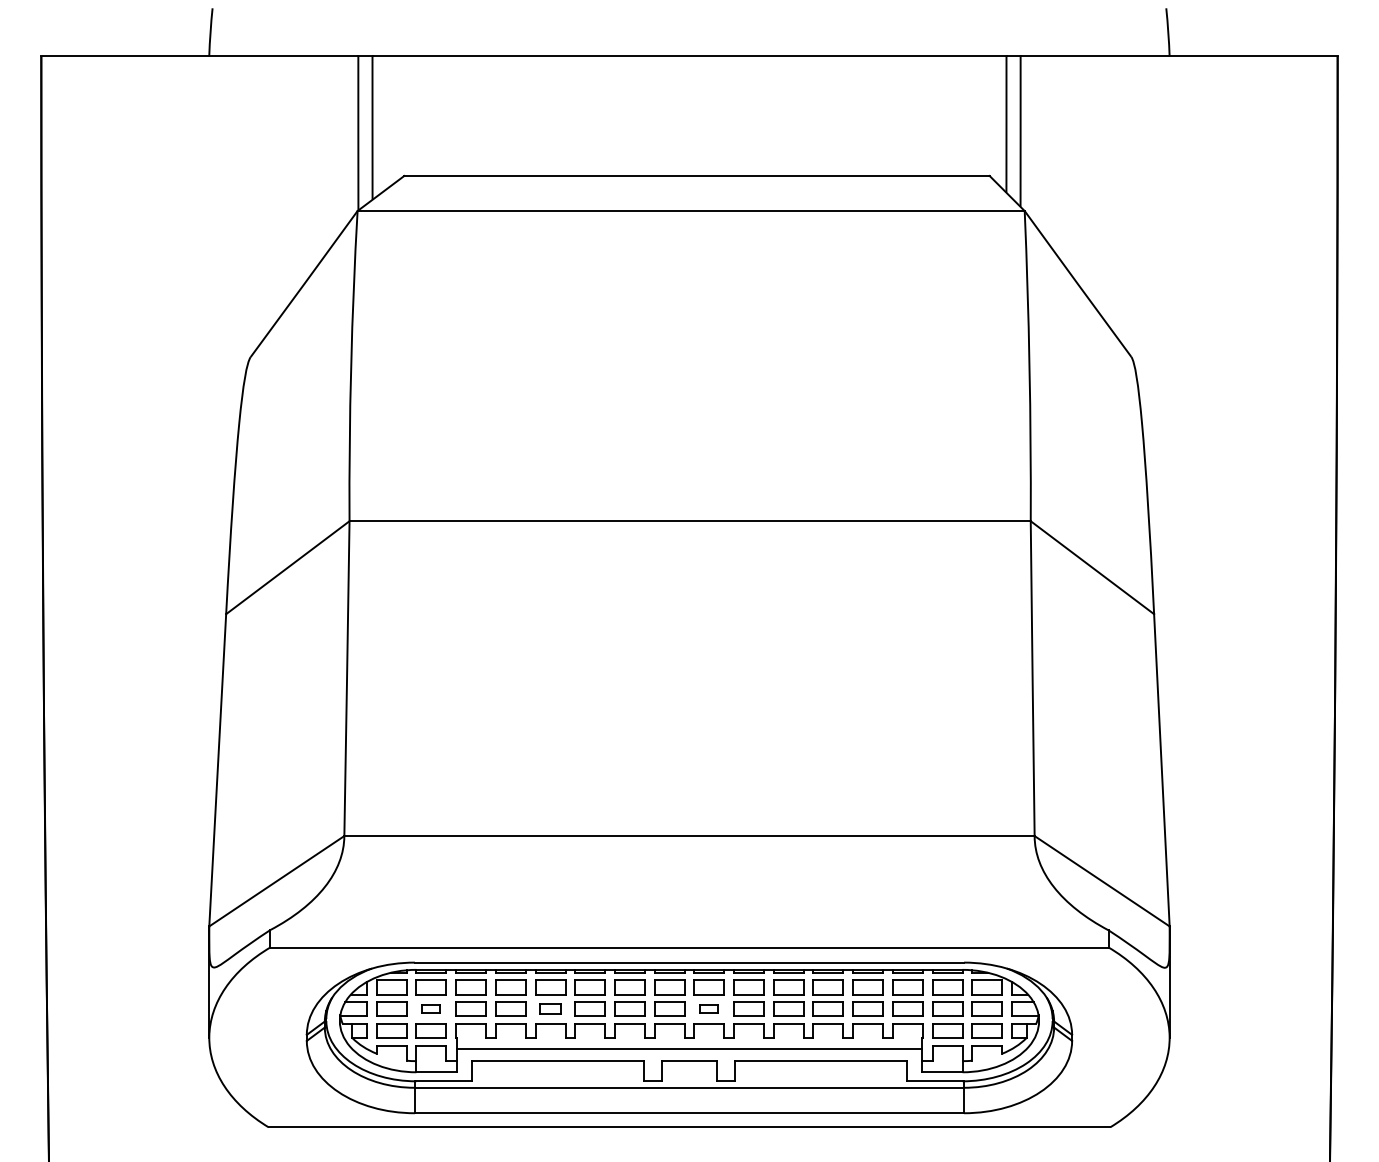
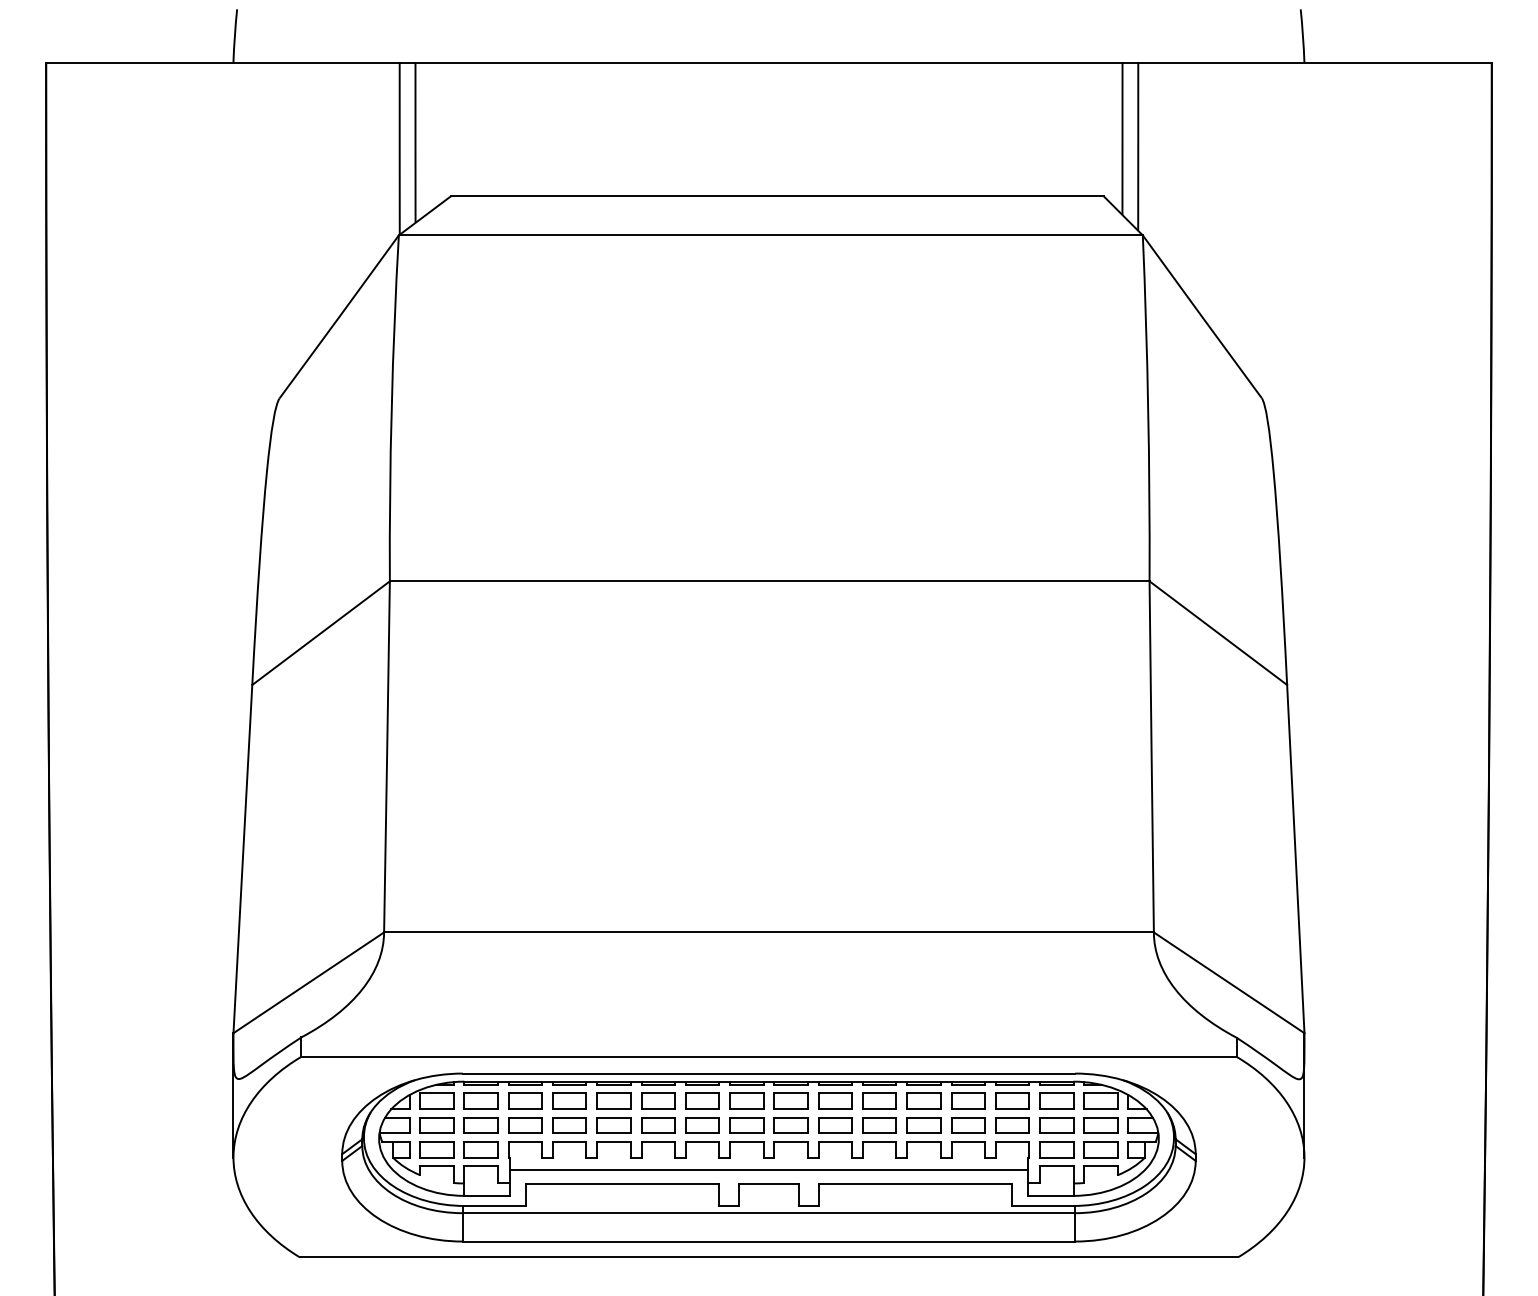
part: (430, 1009) -> (480, 1125), size x1.67
part: (550, 1009) -> (613, 1125), size x1.43
part: (708, 1009) -> (790, 1125), size x1.67

